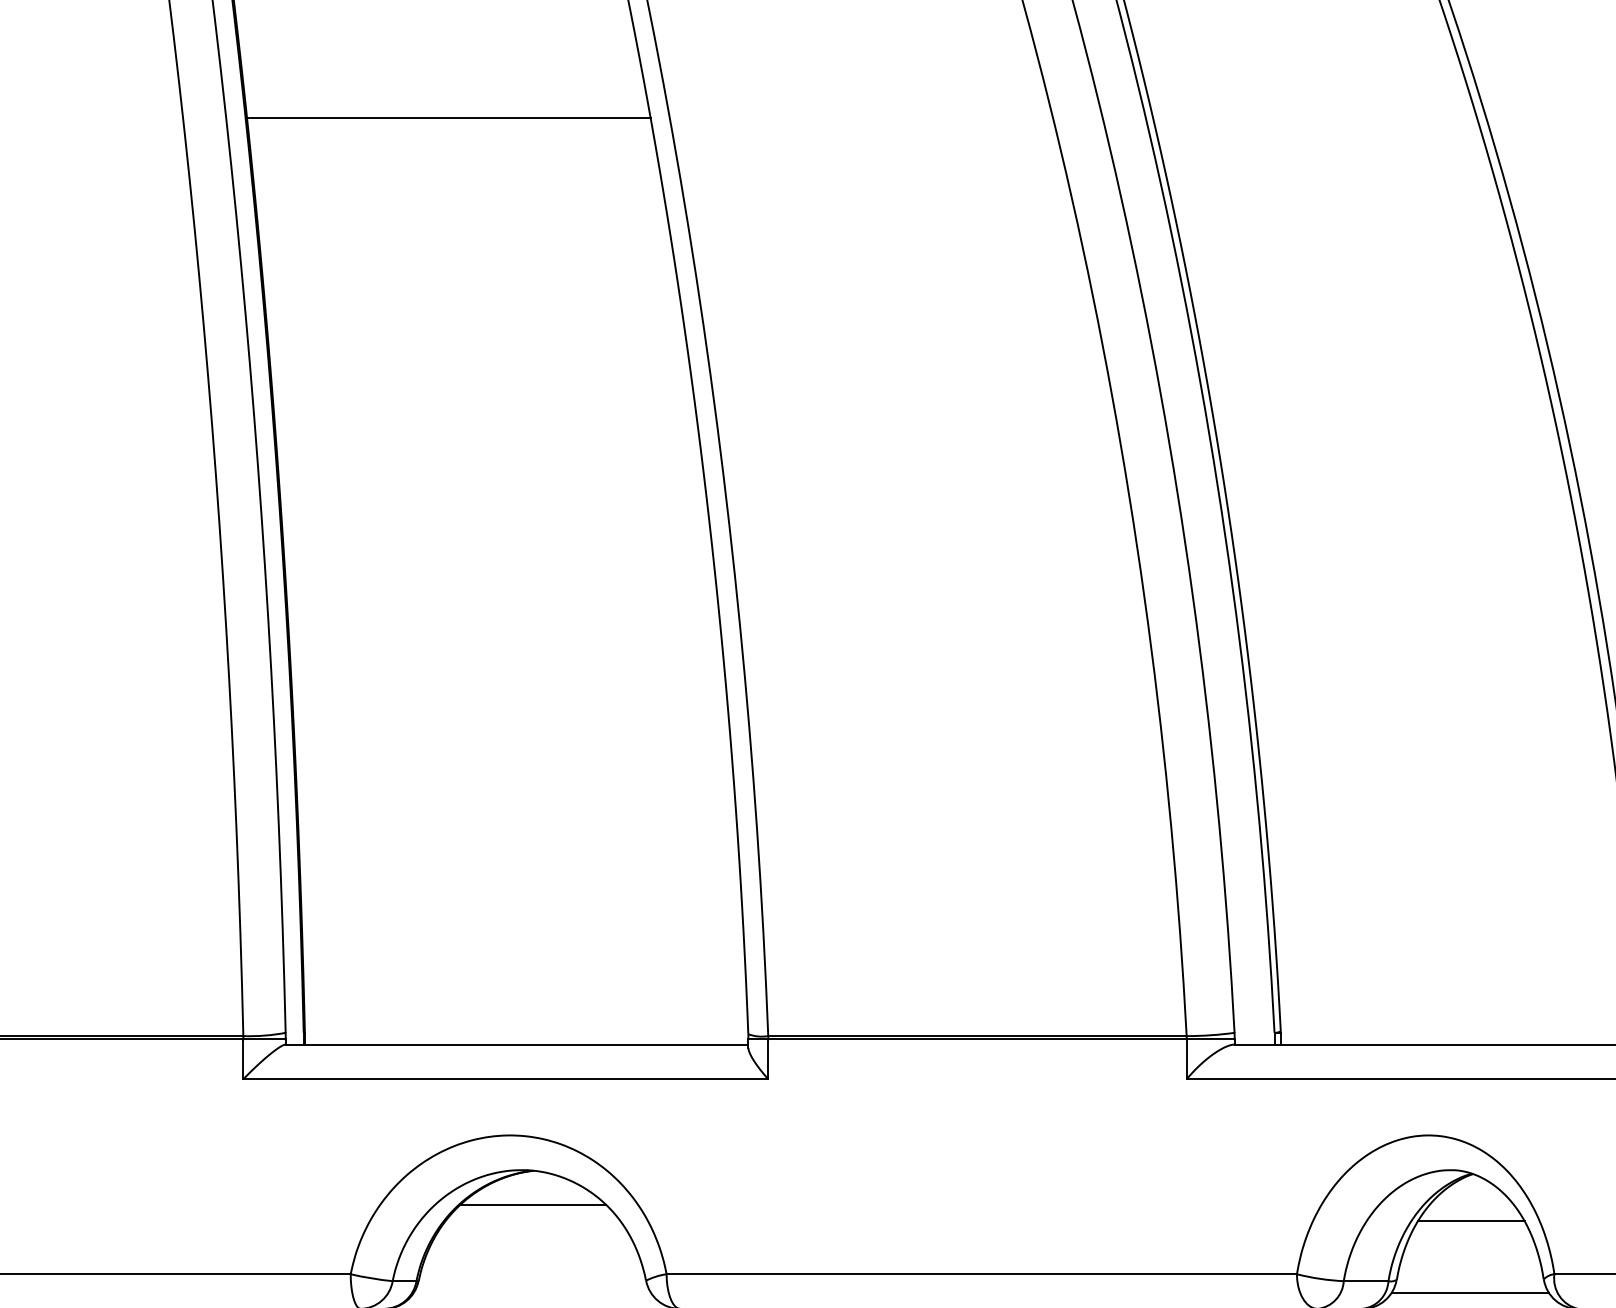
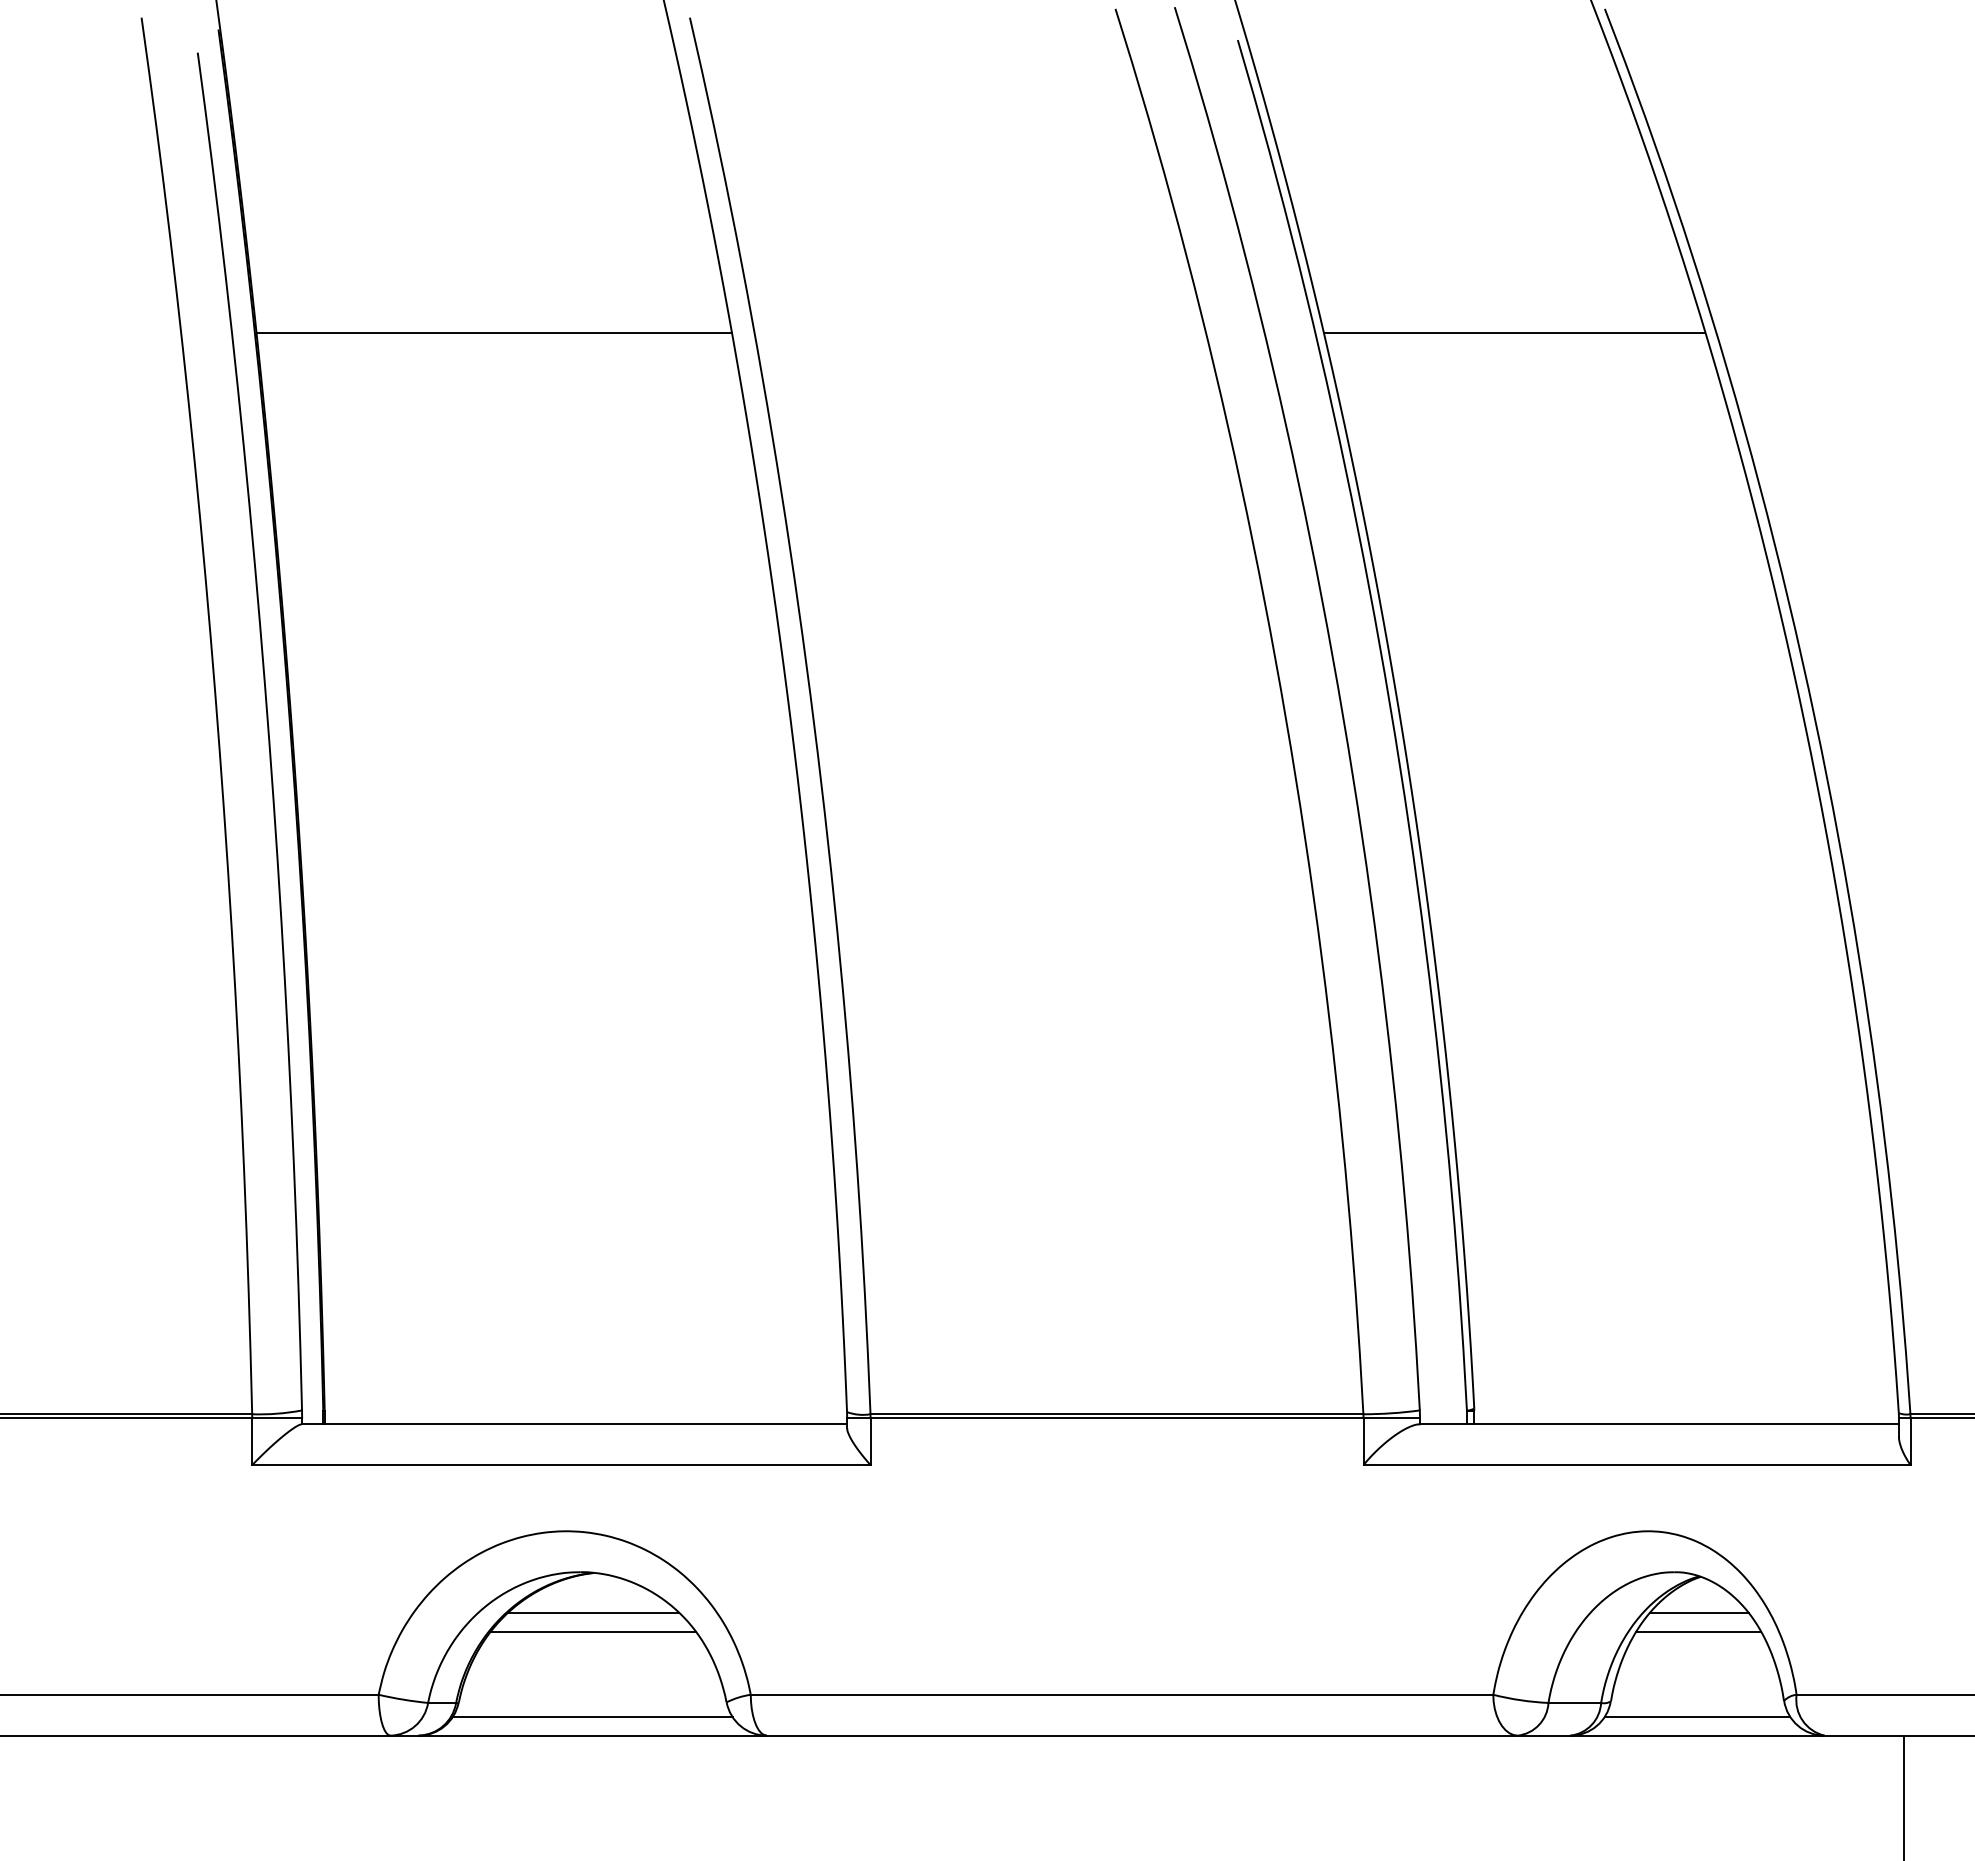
line: (1314, 117) -> (1514, 332), added
line: (1471, 1205) -> (1699, 1613), added
line: (533, 1220) -> (593, 1631), added
line: (532, 1293) -> (592, 1717), added

